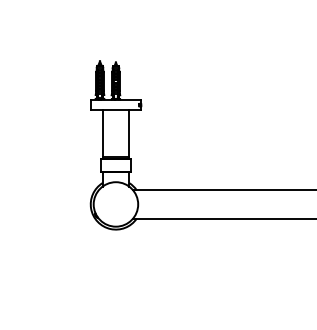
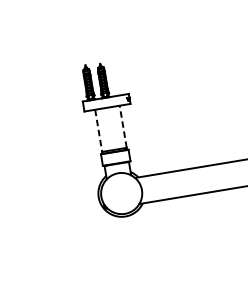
line: (102, 133) -> (98, 130), solid -> dashed
line: (129, 133) -> (123, 126), solid -> dashed

